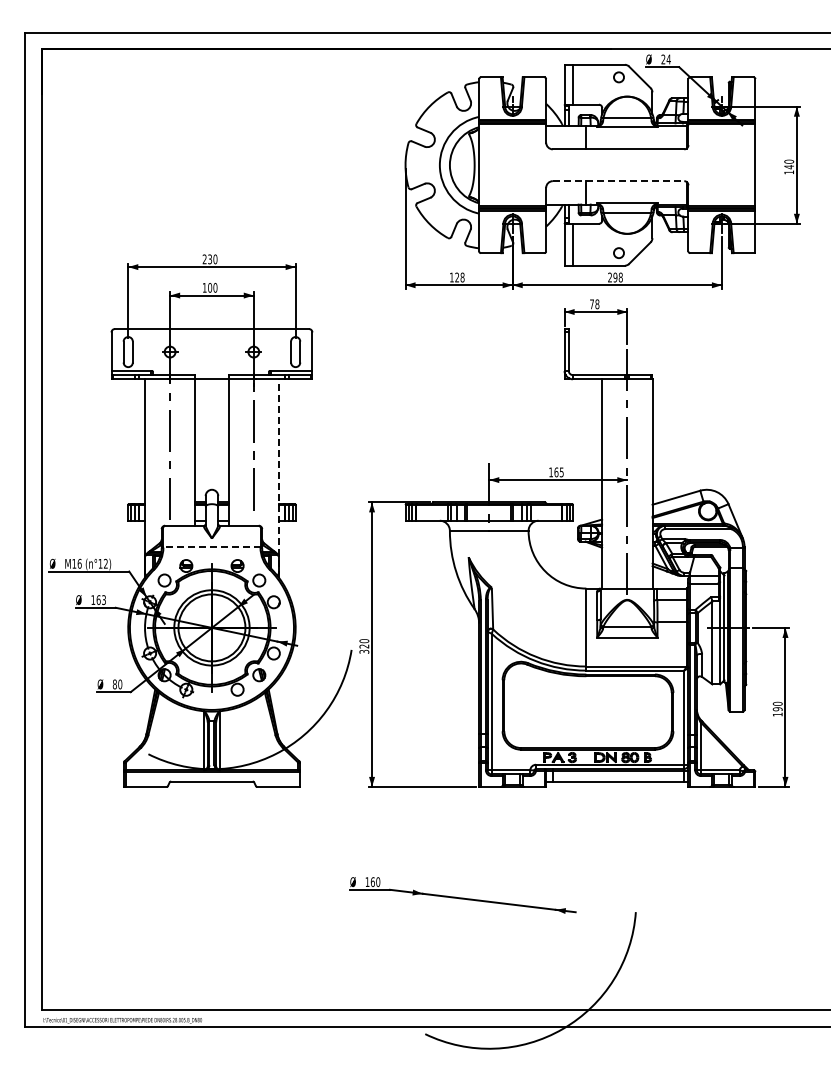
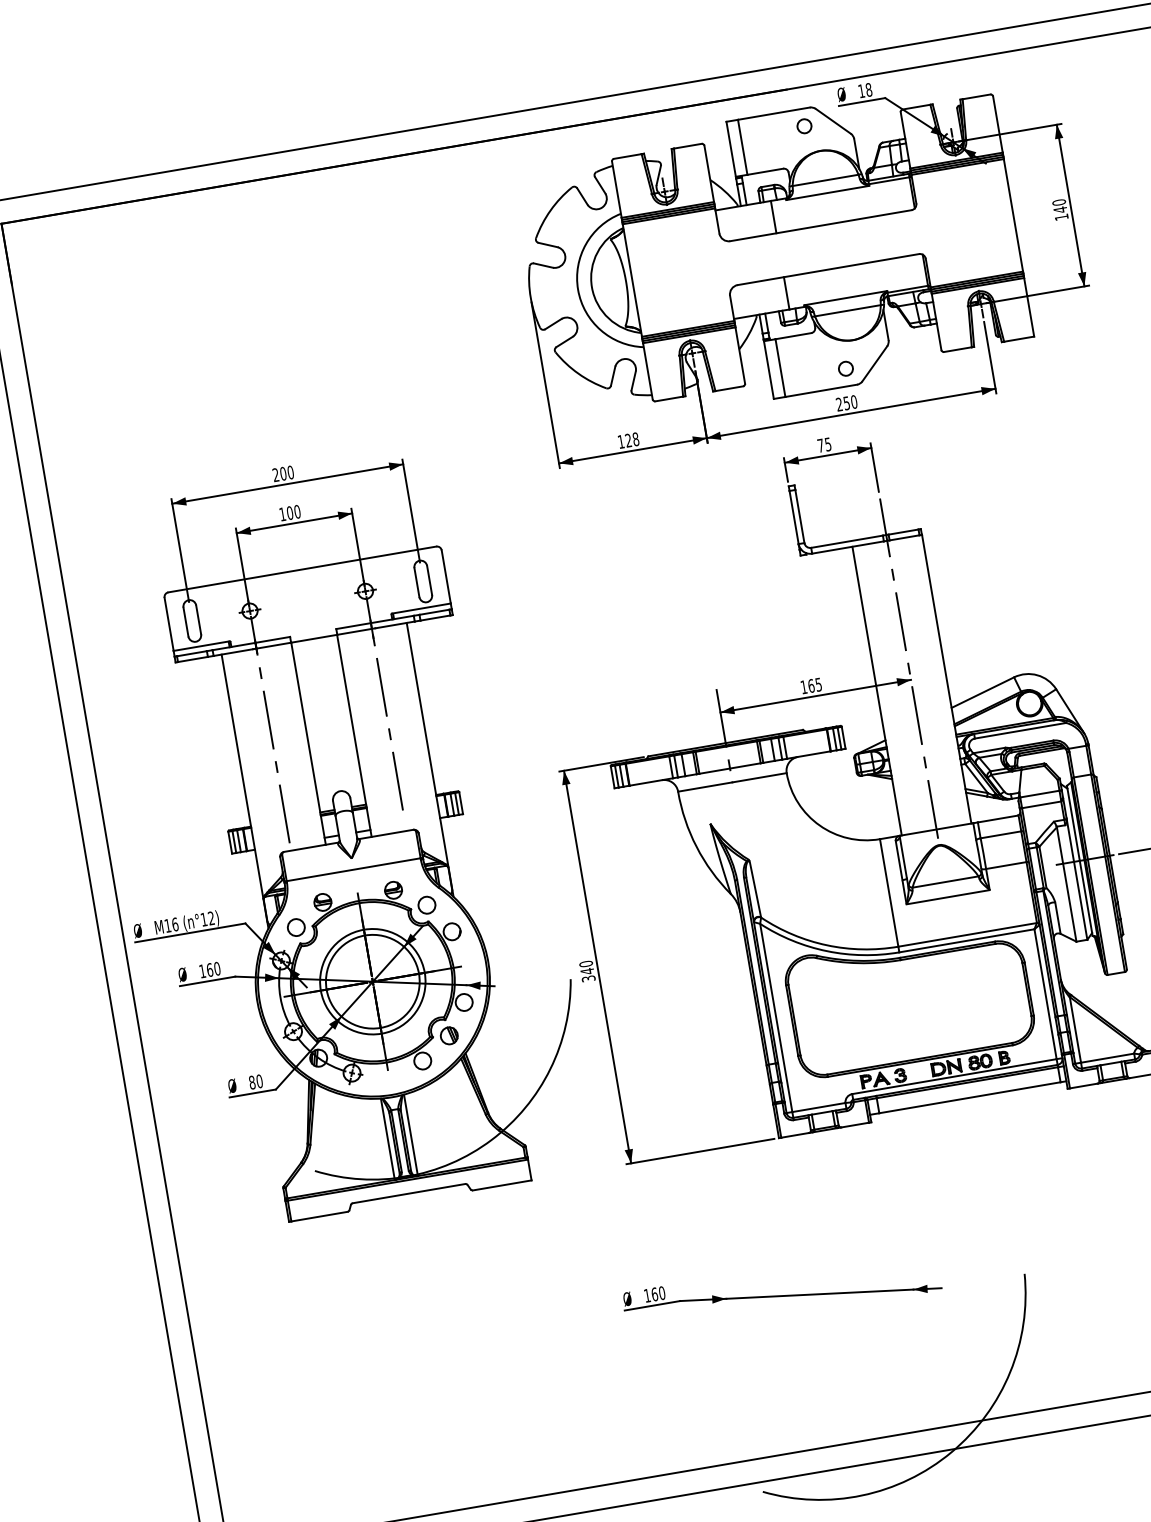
text: (665, 59) -> (864, 90), 24 -> 18
line: (618, 181) -> (828, 270), dashed -> solid
text: (210, 259) -> (283, 473), 230 -> 200
text: (617, 277) -> (849, 402), 298 -> 250
text: (597, 304) -> (828, 444), 78 -> 75
line: (279, 478) -> (430, 759), dashed -> solid
line: (211, 546) -> (352, 869), dashed -> solid
text: (104, 599) -> (217, 967), 163 -> 160
text: (364, 646) -> (587, 971), 320 -> 340

